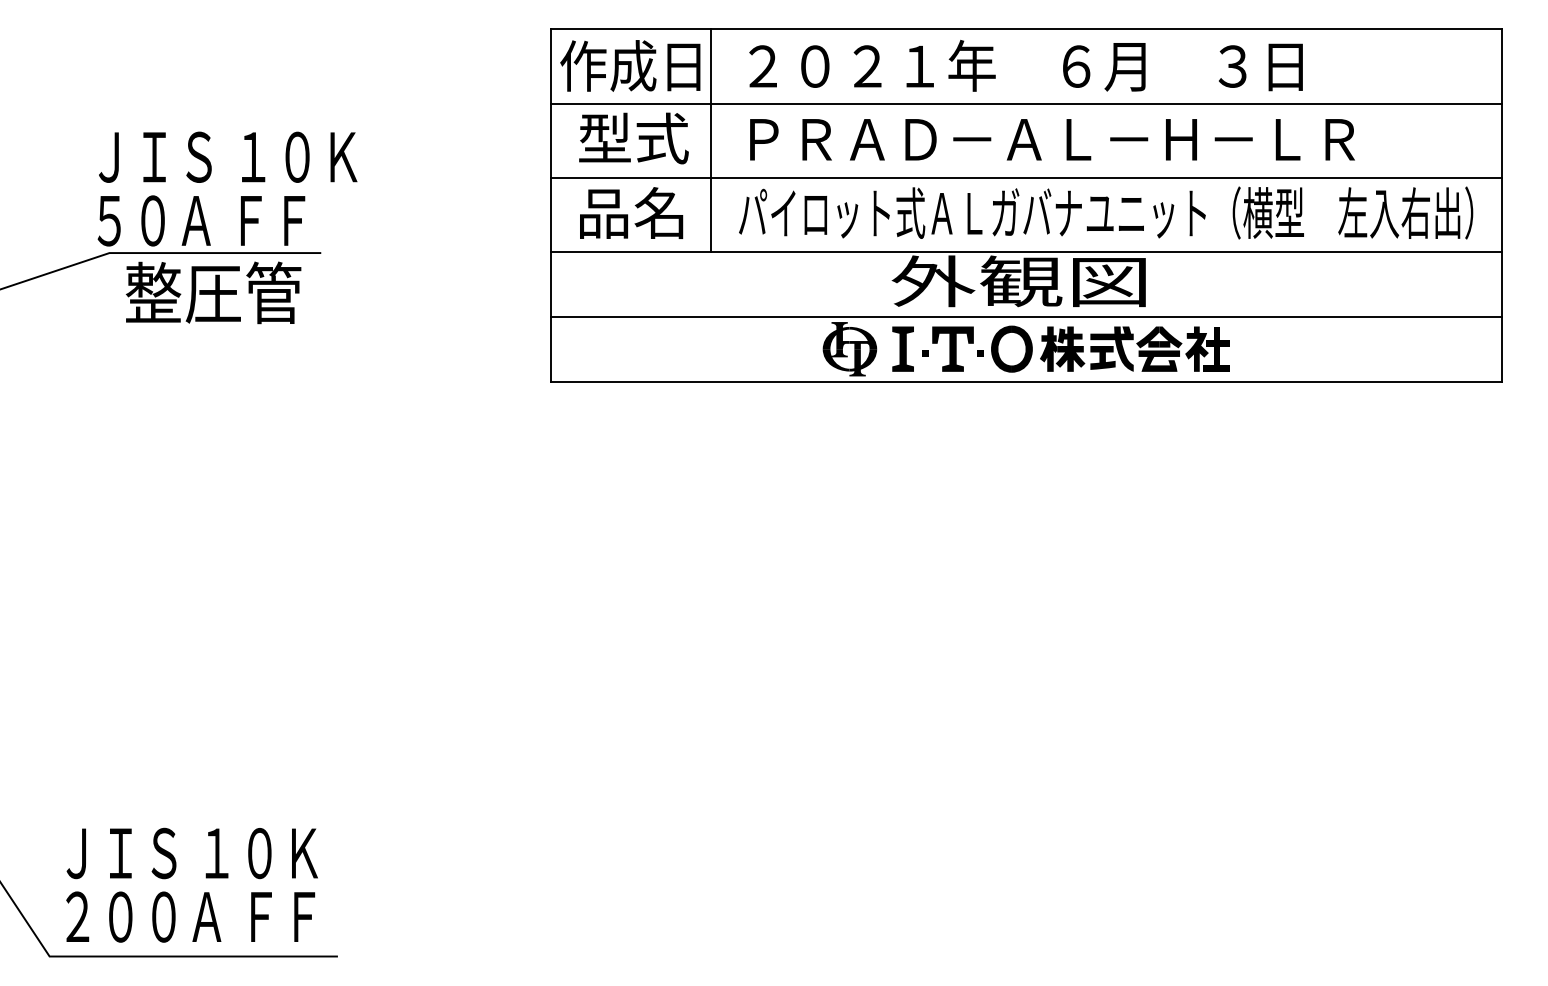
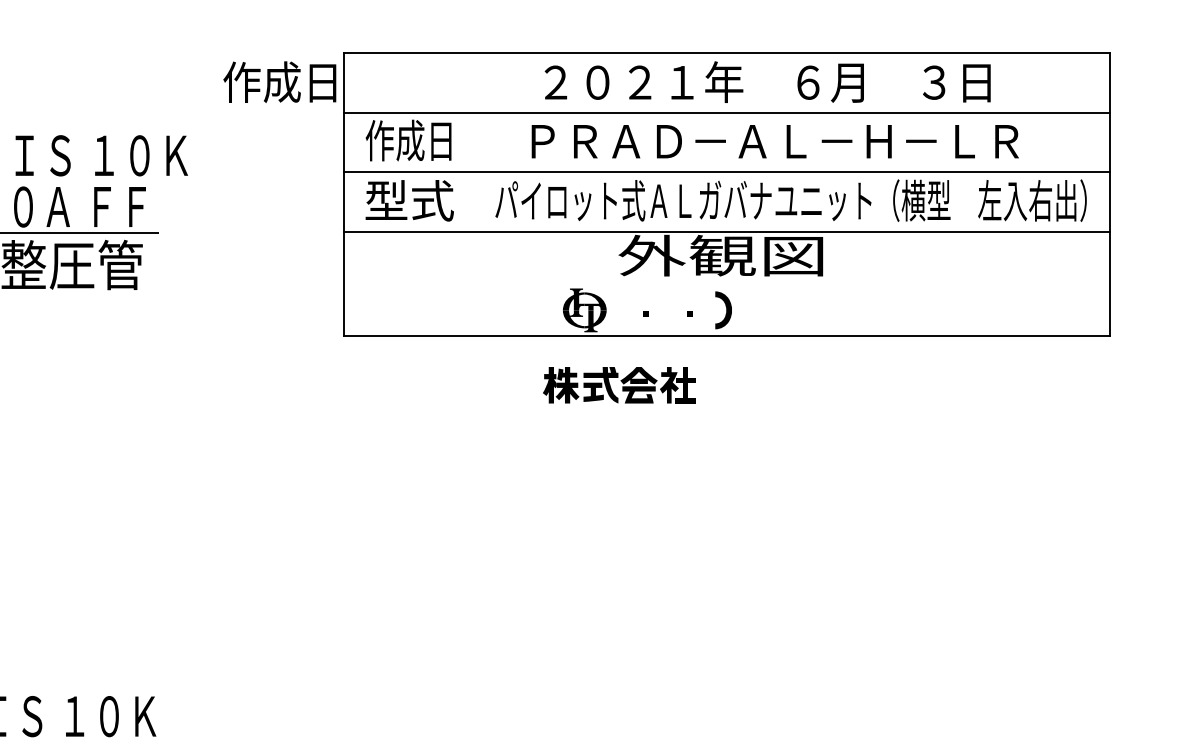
text: (630, 65) -> (279, 81), moved
text: (1025, 65) -> (767, 81), moved
text: (633, 138) -> (410, 140), 型式 -> 作成日
text: (1052, 139) -> (775, 141), moved
line: (710, 140) -> (472, 142), removed
text: (632, 212) -> (409, 200), 品名 -> 型式
line: (1026, 316) -> (726, 284), removed
fill: (903, 348) -> (627, 309), removed
fill: (952, 348) -> (667, 309), removed
fill: (1001, 348) -> (706, 309), removed
part: (1134, 348) -> (619, 384), moved

